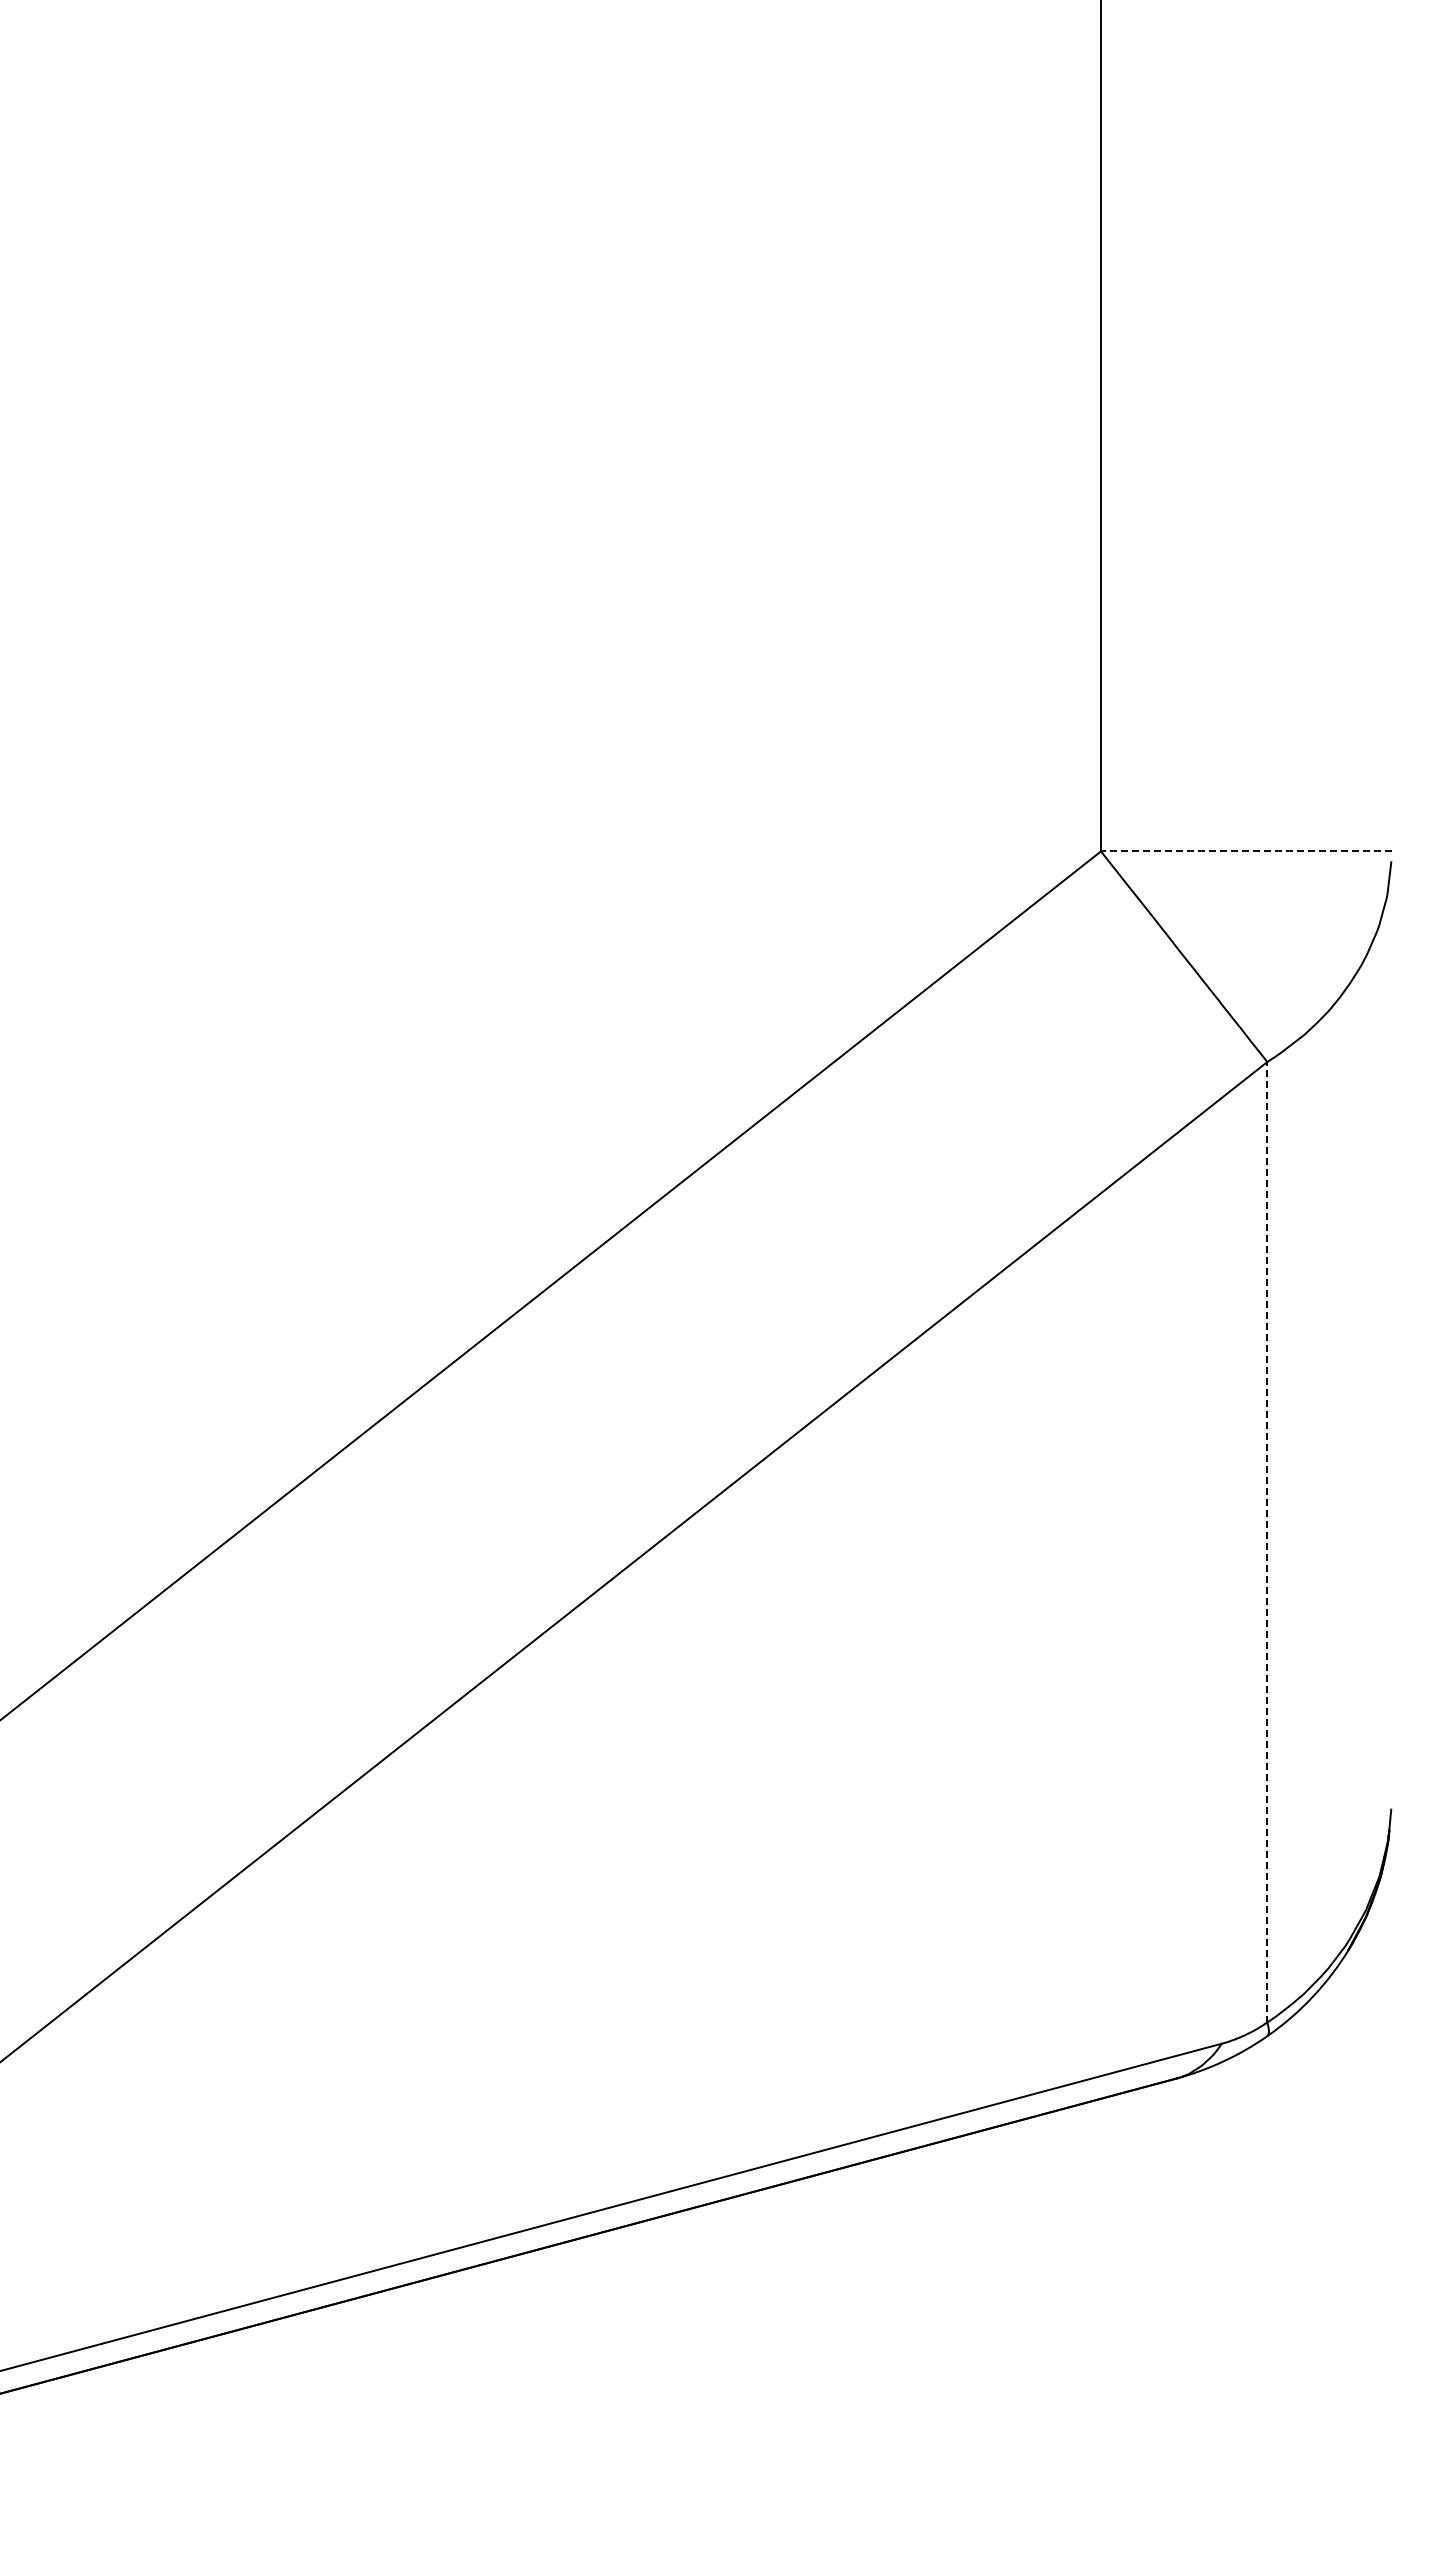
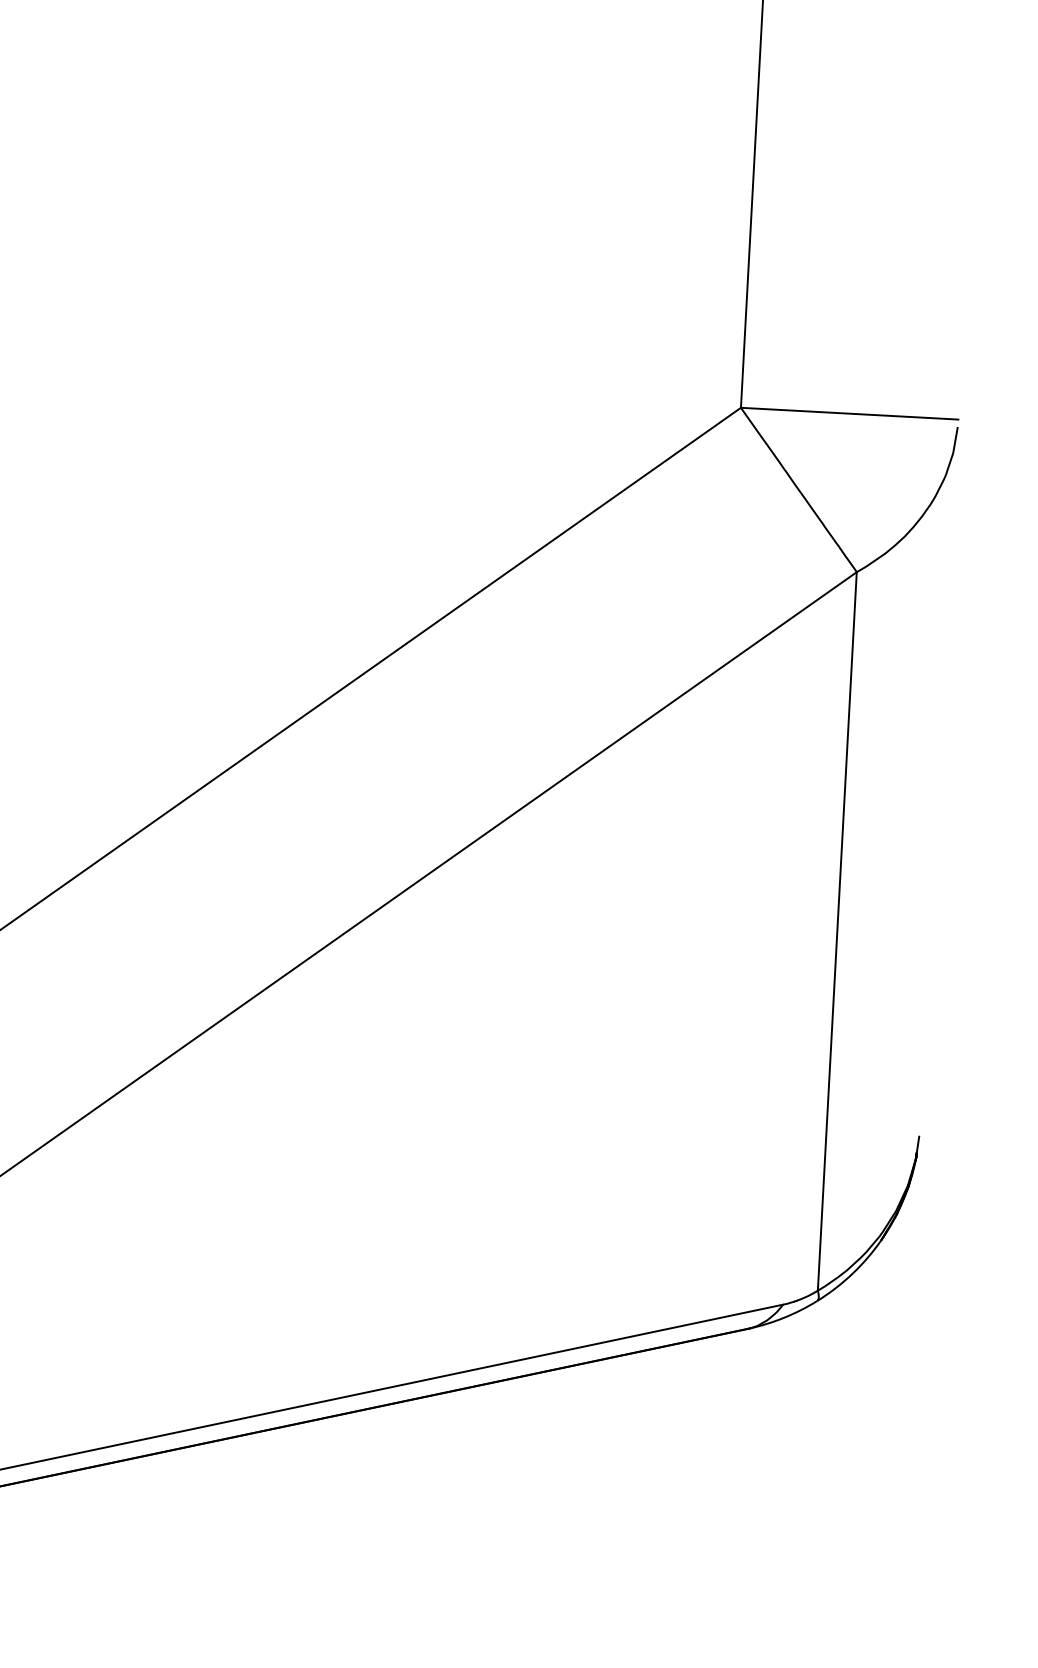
line: (1245, 851) -> (849, 413), dashed -> solid
line: (1267, 1541) -> (837, 930), dashed -> solid

